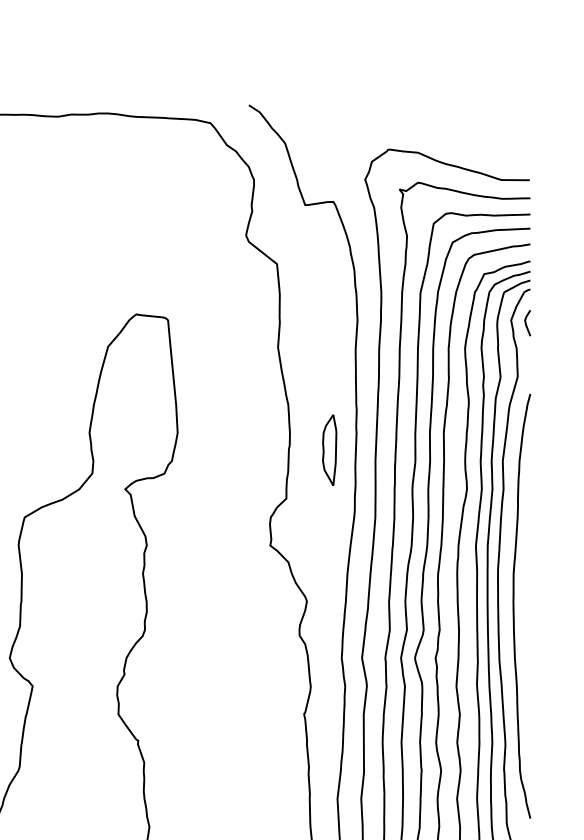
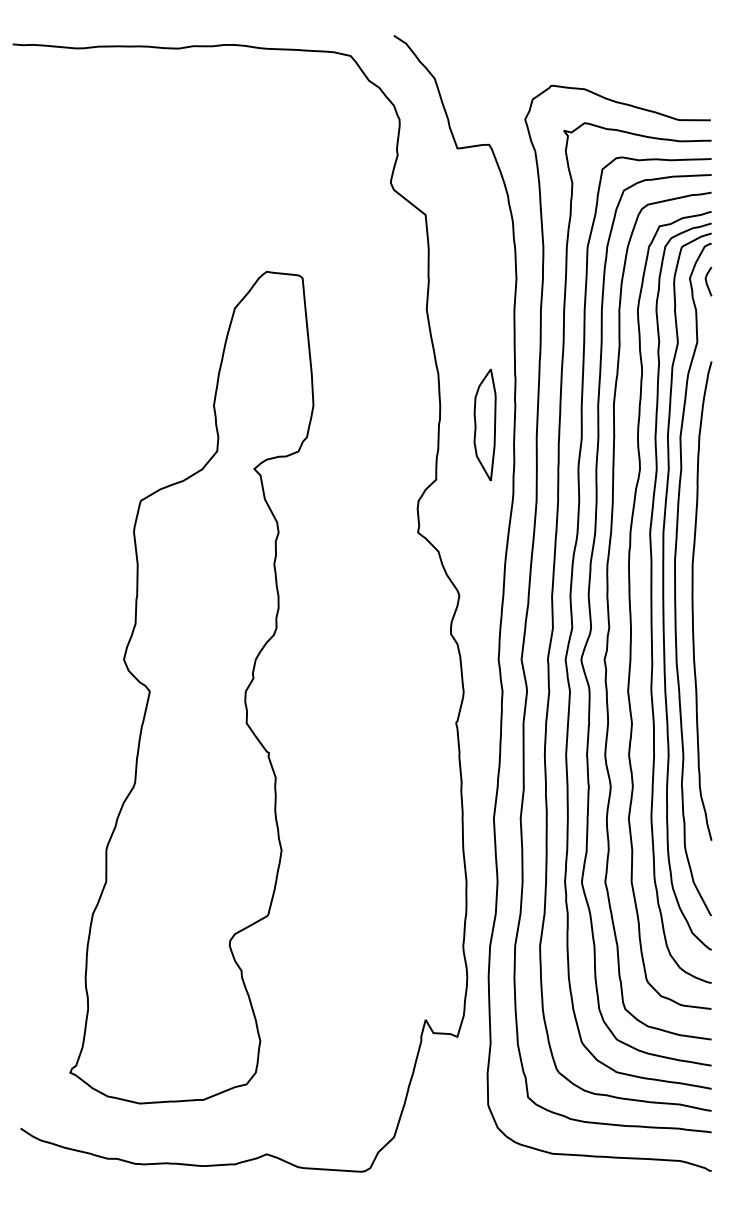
part: (329, 449) -> (484, 424), size x1.4

